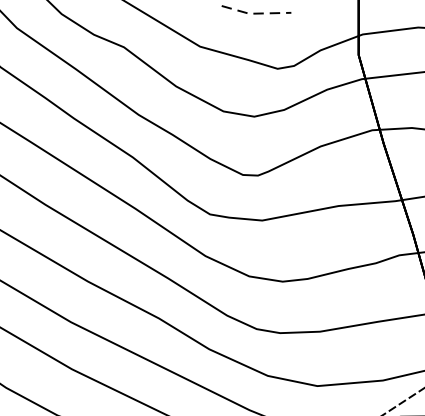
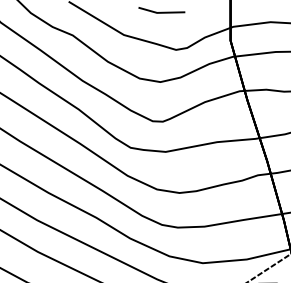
line: (254, 13) -> (160, 12), dashed -> solid

